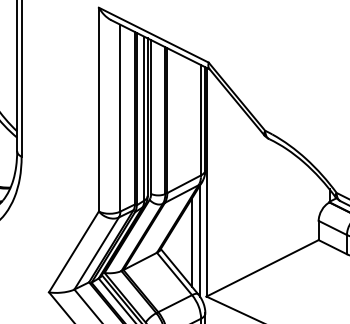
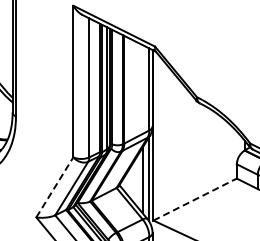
line: (74, 250) -> (55, 186), solid -> dashed
line: (263, 268) -> (195, 199), solid -> dashed

